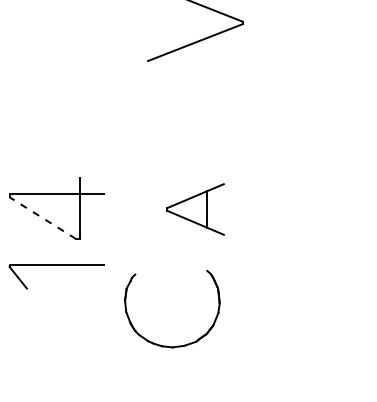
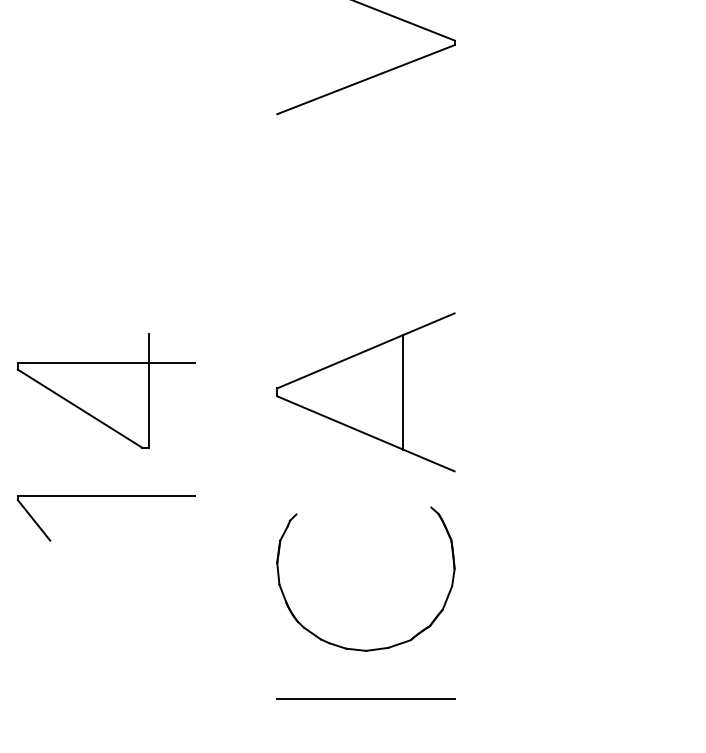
part: (195, 209) -> (366, 392), size x1.67
line: (42, 217) -> (79, 407), dashed -> solid
part: (177, 345) -> (375, 647), moved
line: (195, 373) -> (366, 699), added

